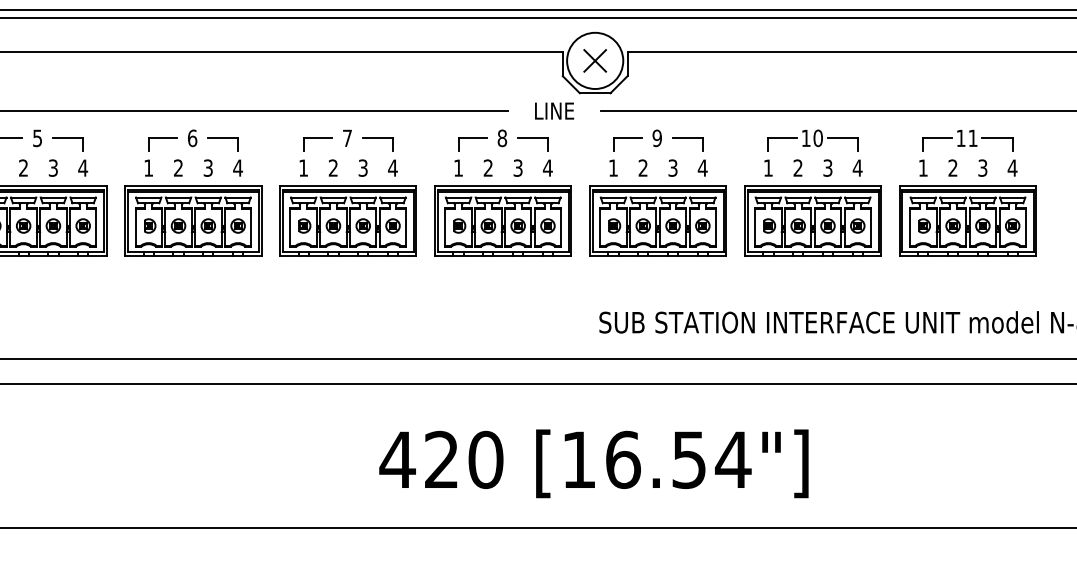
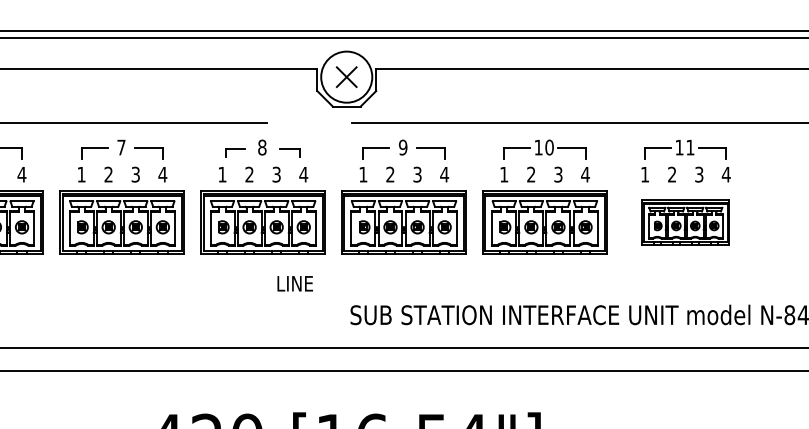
text: (554, 110) -> (295, 283), moved
part: (472, 144) -> (235, 153), size x0.7
part: (532, 144) -> (289, 153), size x0.7
part: (967, 220) -> (685, 222), size x0.7

